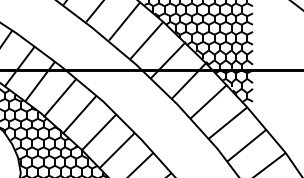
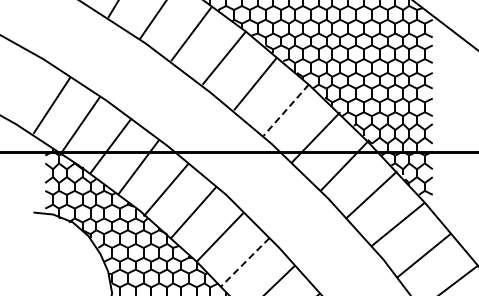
line: (146, 40) -> (285, 110), solid -> dashed
line: (116, 150) -> (244, 262), solid -> dashed

